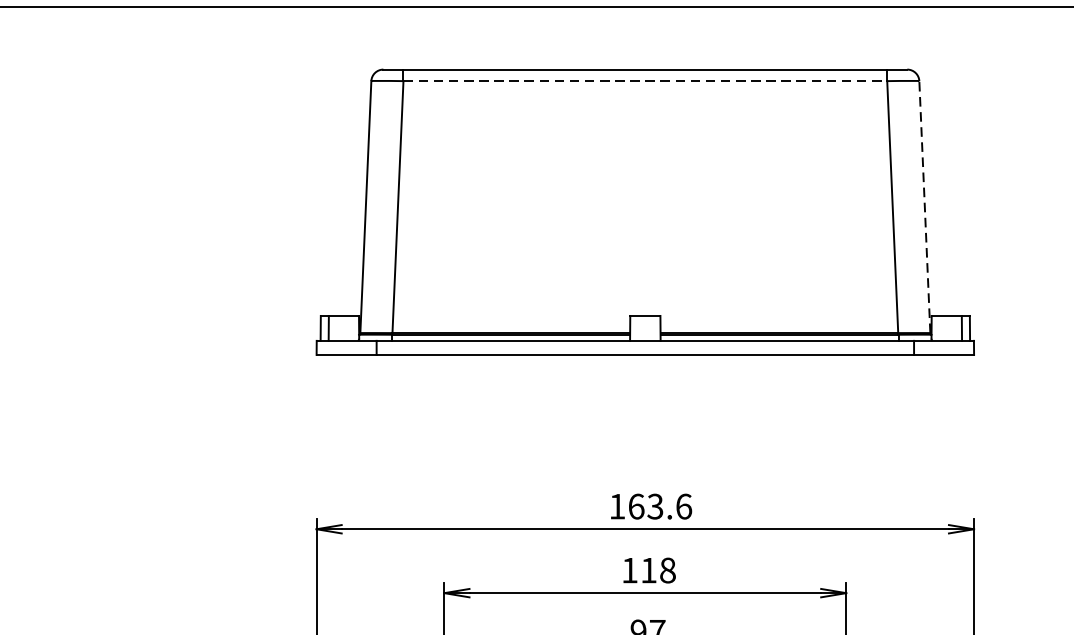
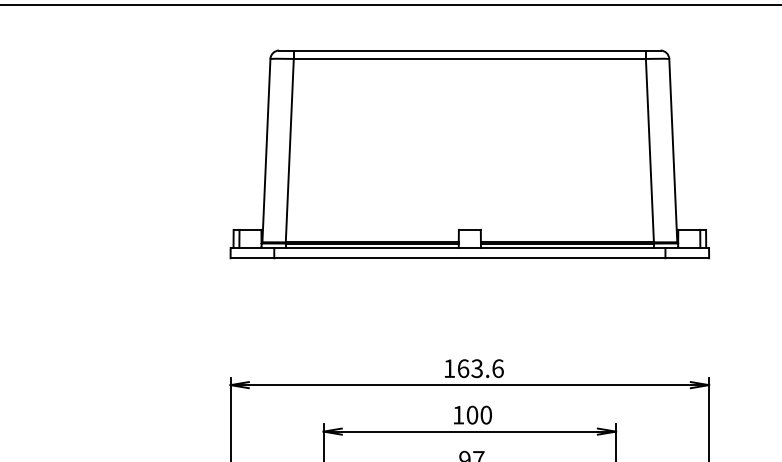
line: (646, 80) -> (470, 58), dashed -> solid
line: (925, 206) -> (673, 150), dashed -> solid
text: (658, 569) -> (479, 414), 118 -> 100

